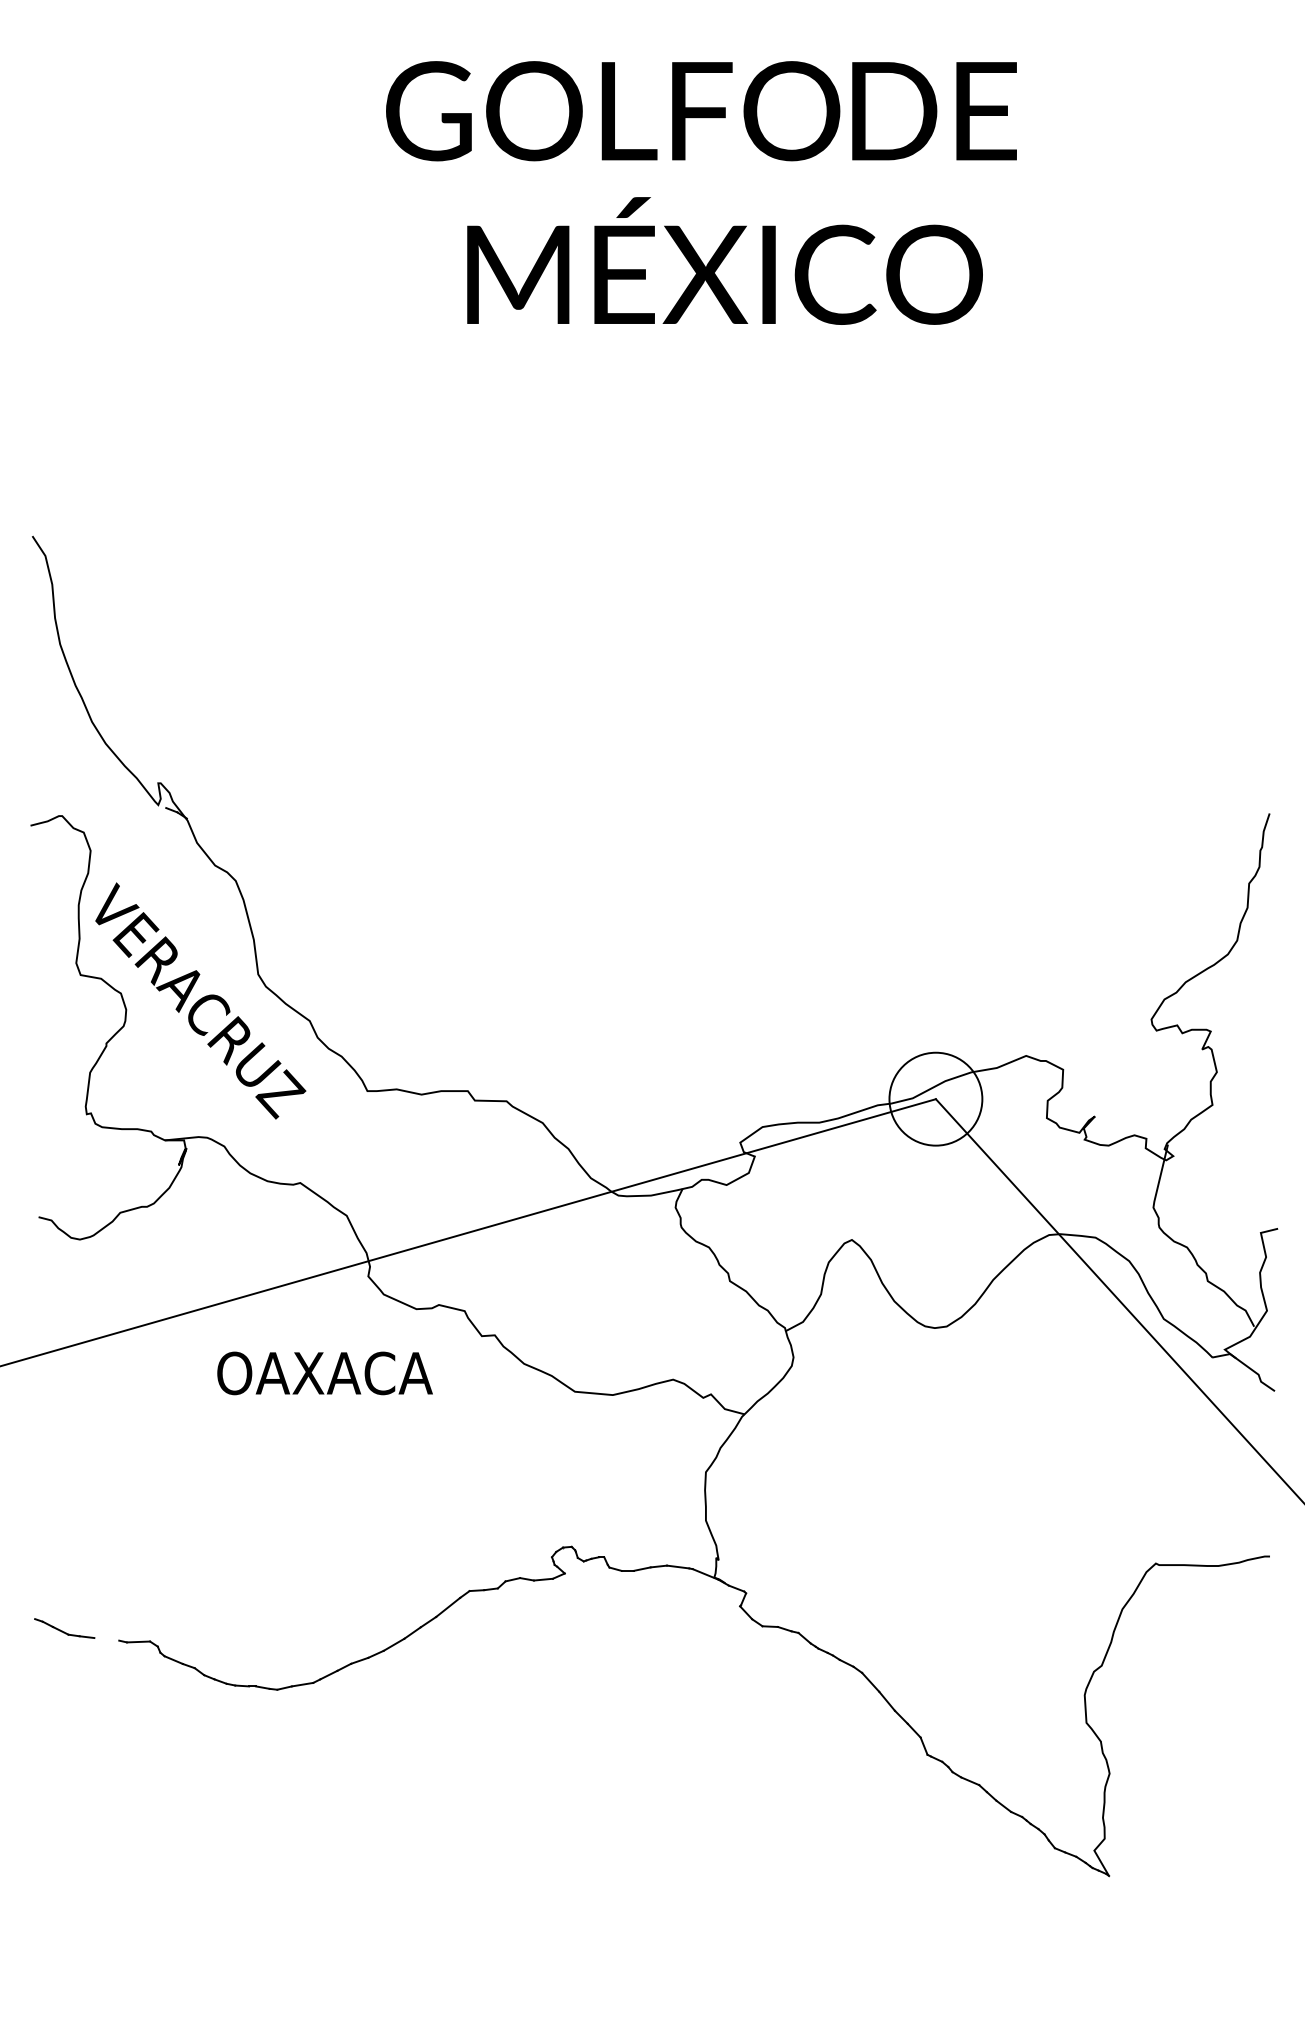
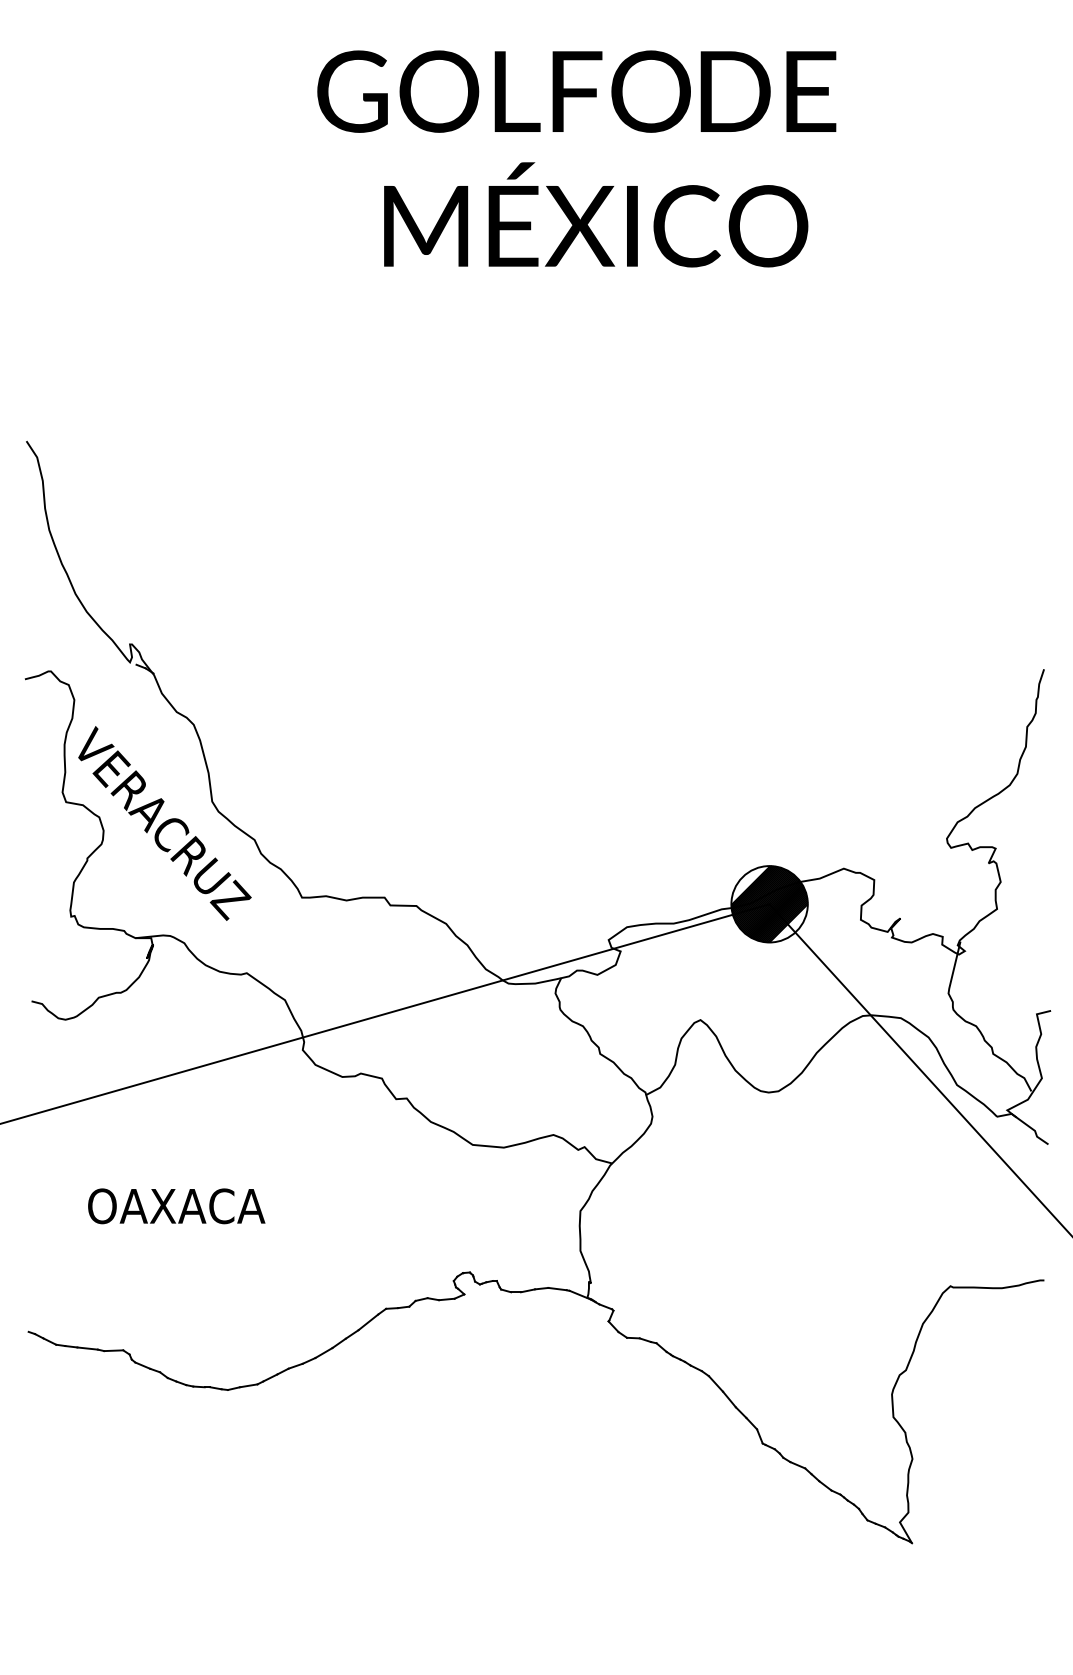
hatch: (935, 1098) -> (769, 903), added
text: (324, 1373) -> (176, 1206), moved
line: (106, 1639) -> (87, 1348), added

